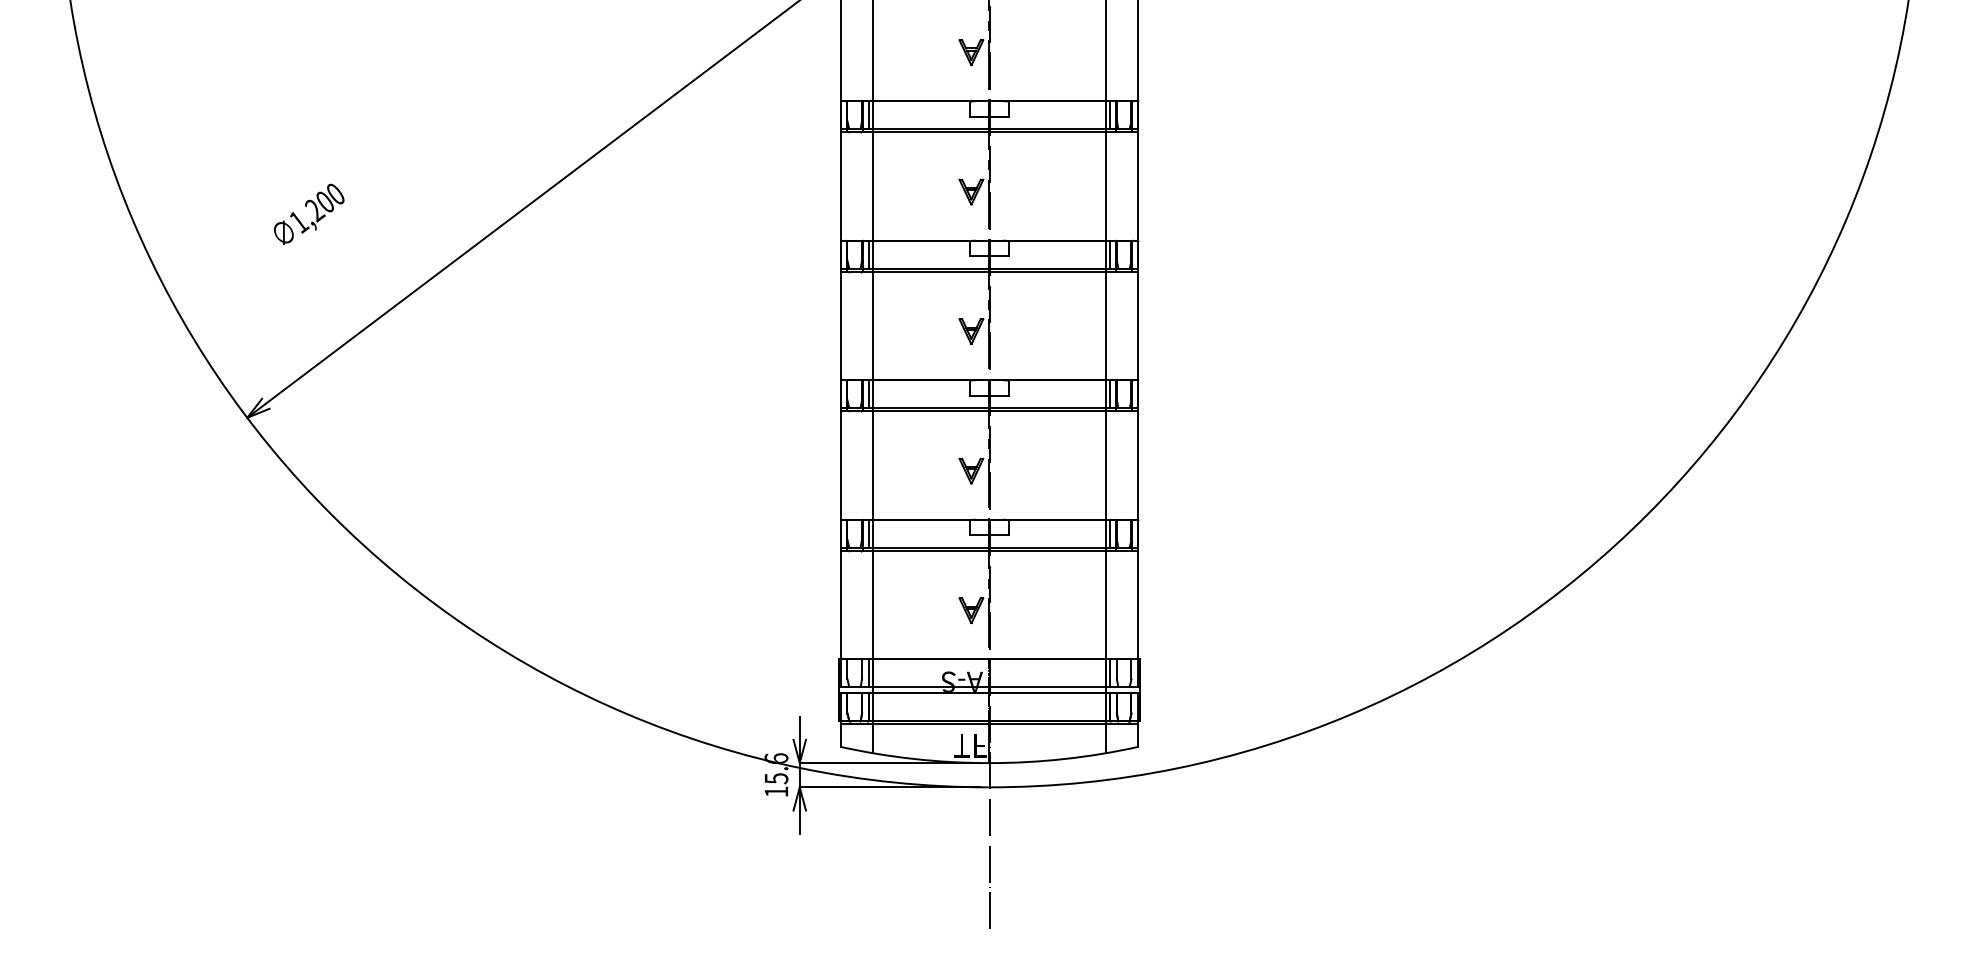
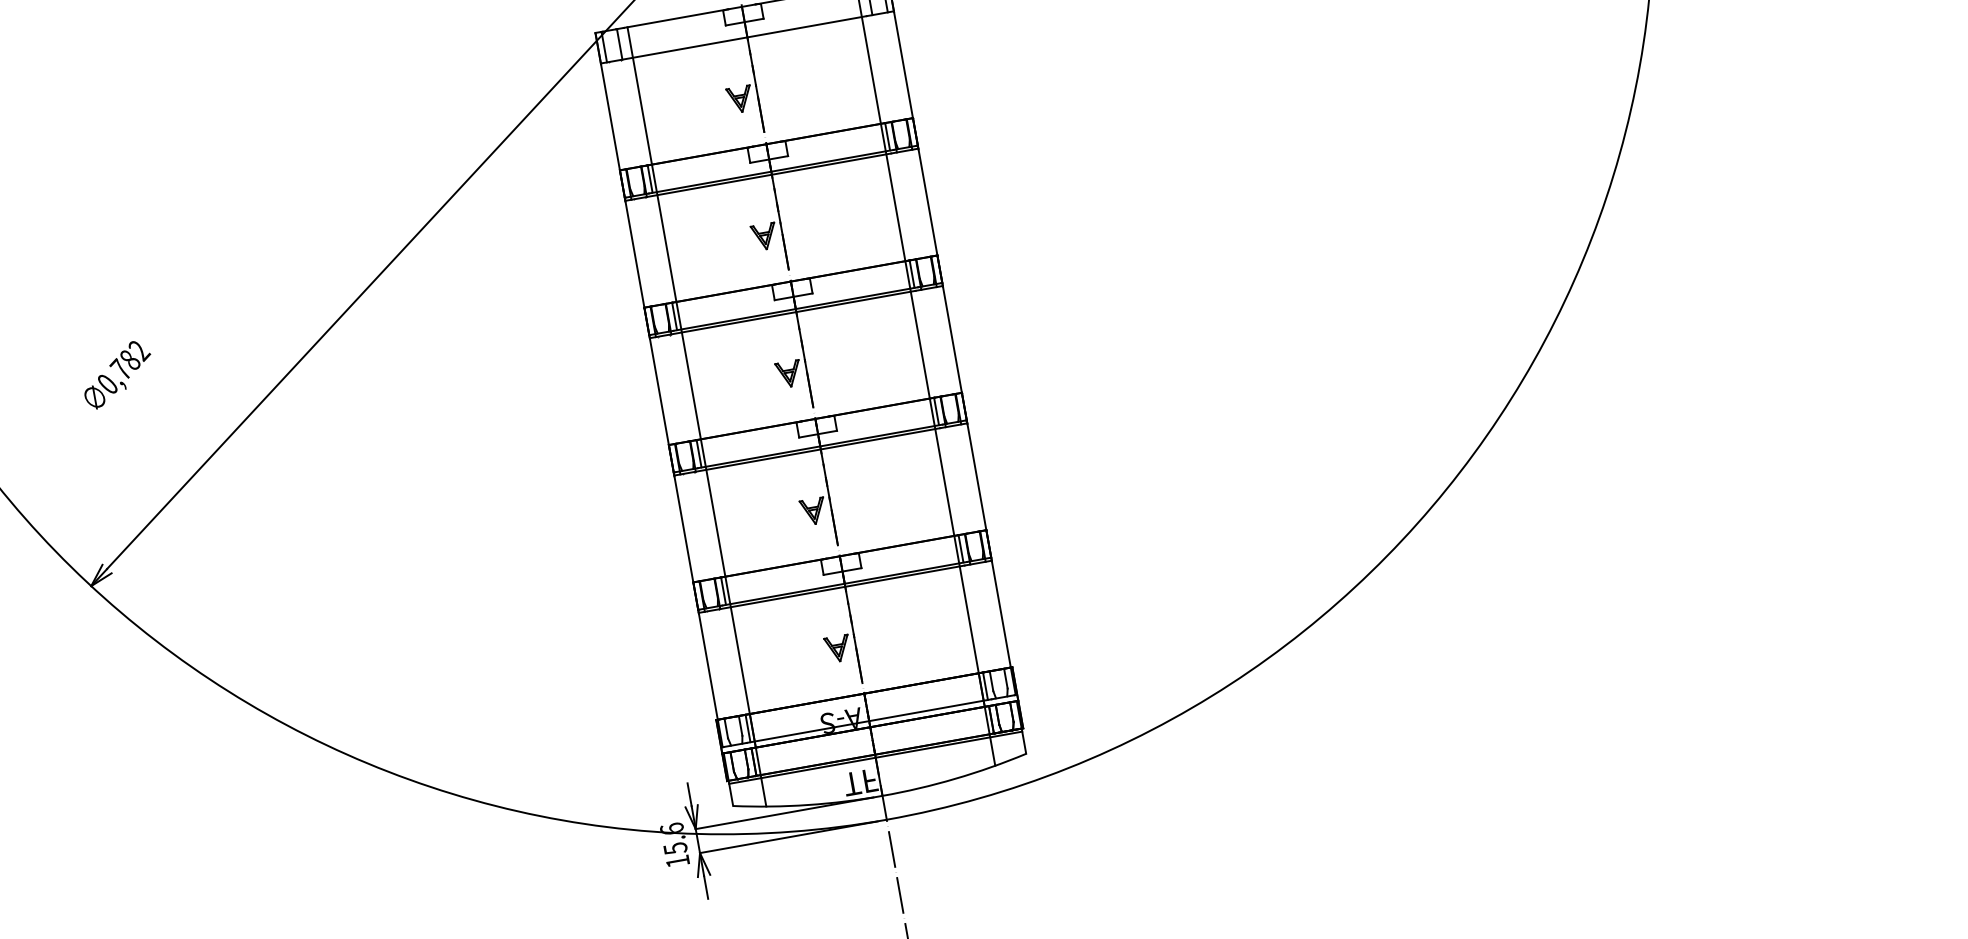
text: (318, 208) -> (124, 367), 1,200 -> 0,782

